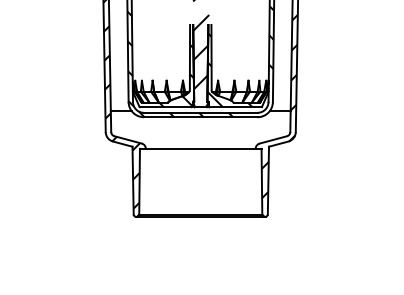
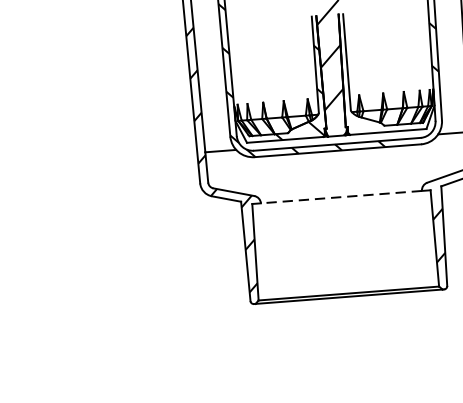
hatch: (237, 70) -> (386, 78), removed
line: (200, 148) -> (341, 196), solid -> dashed

